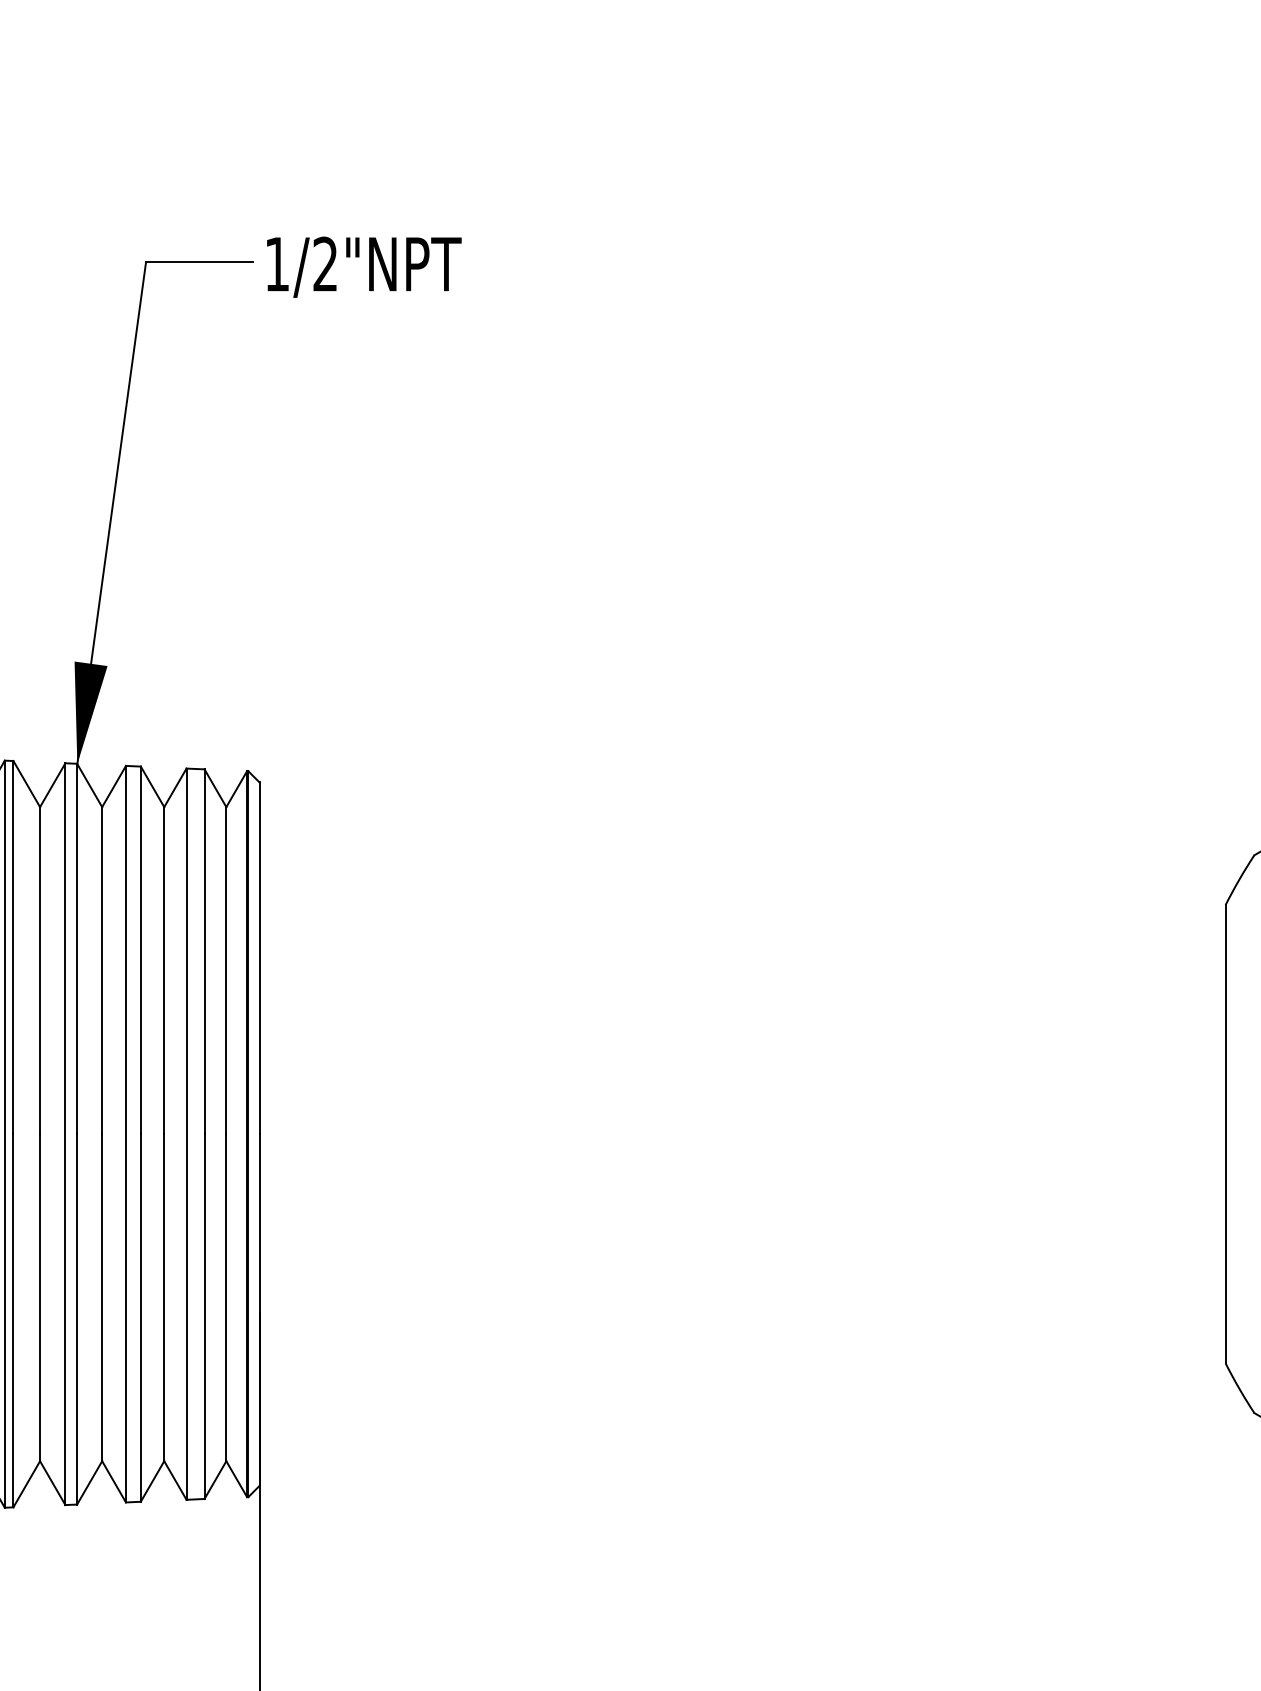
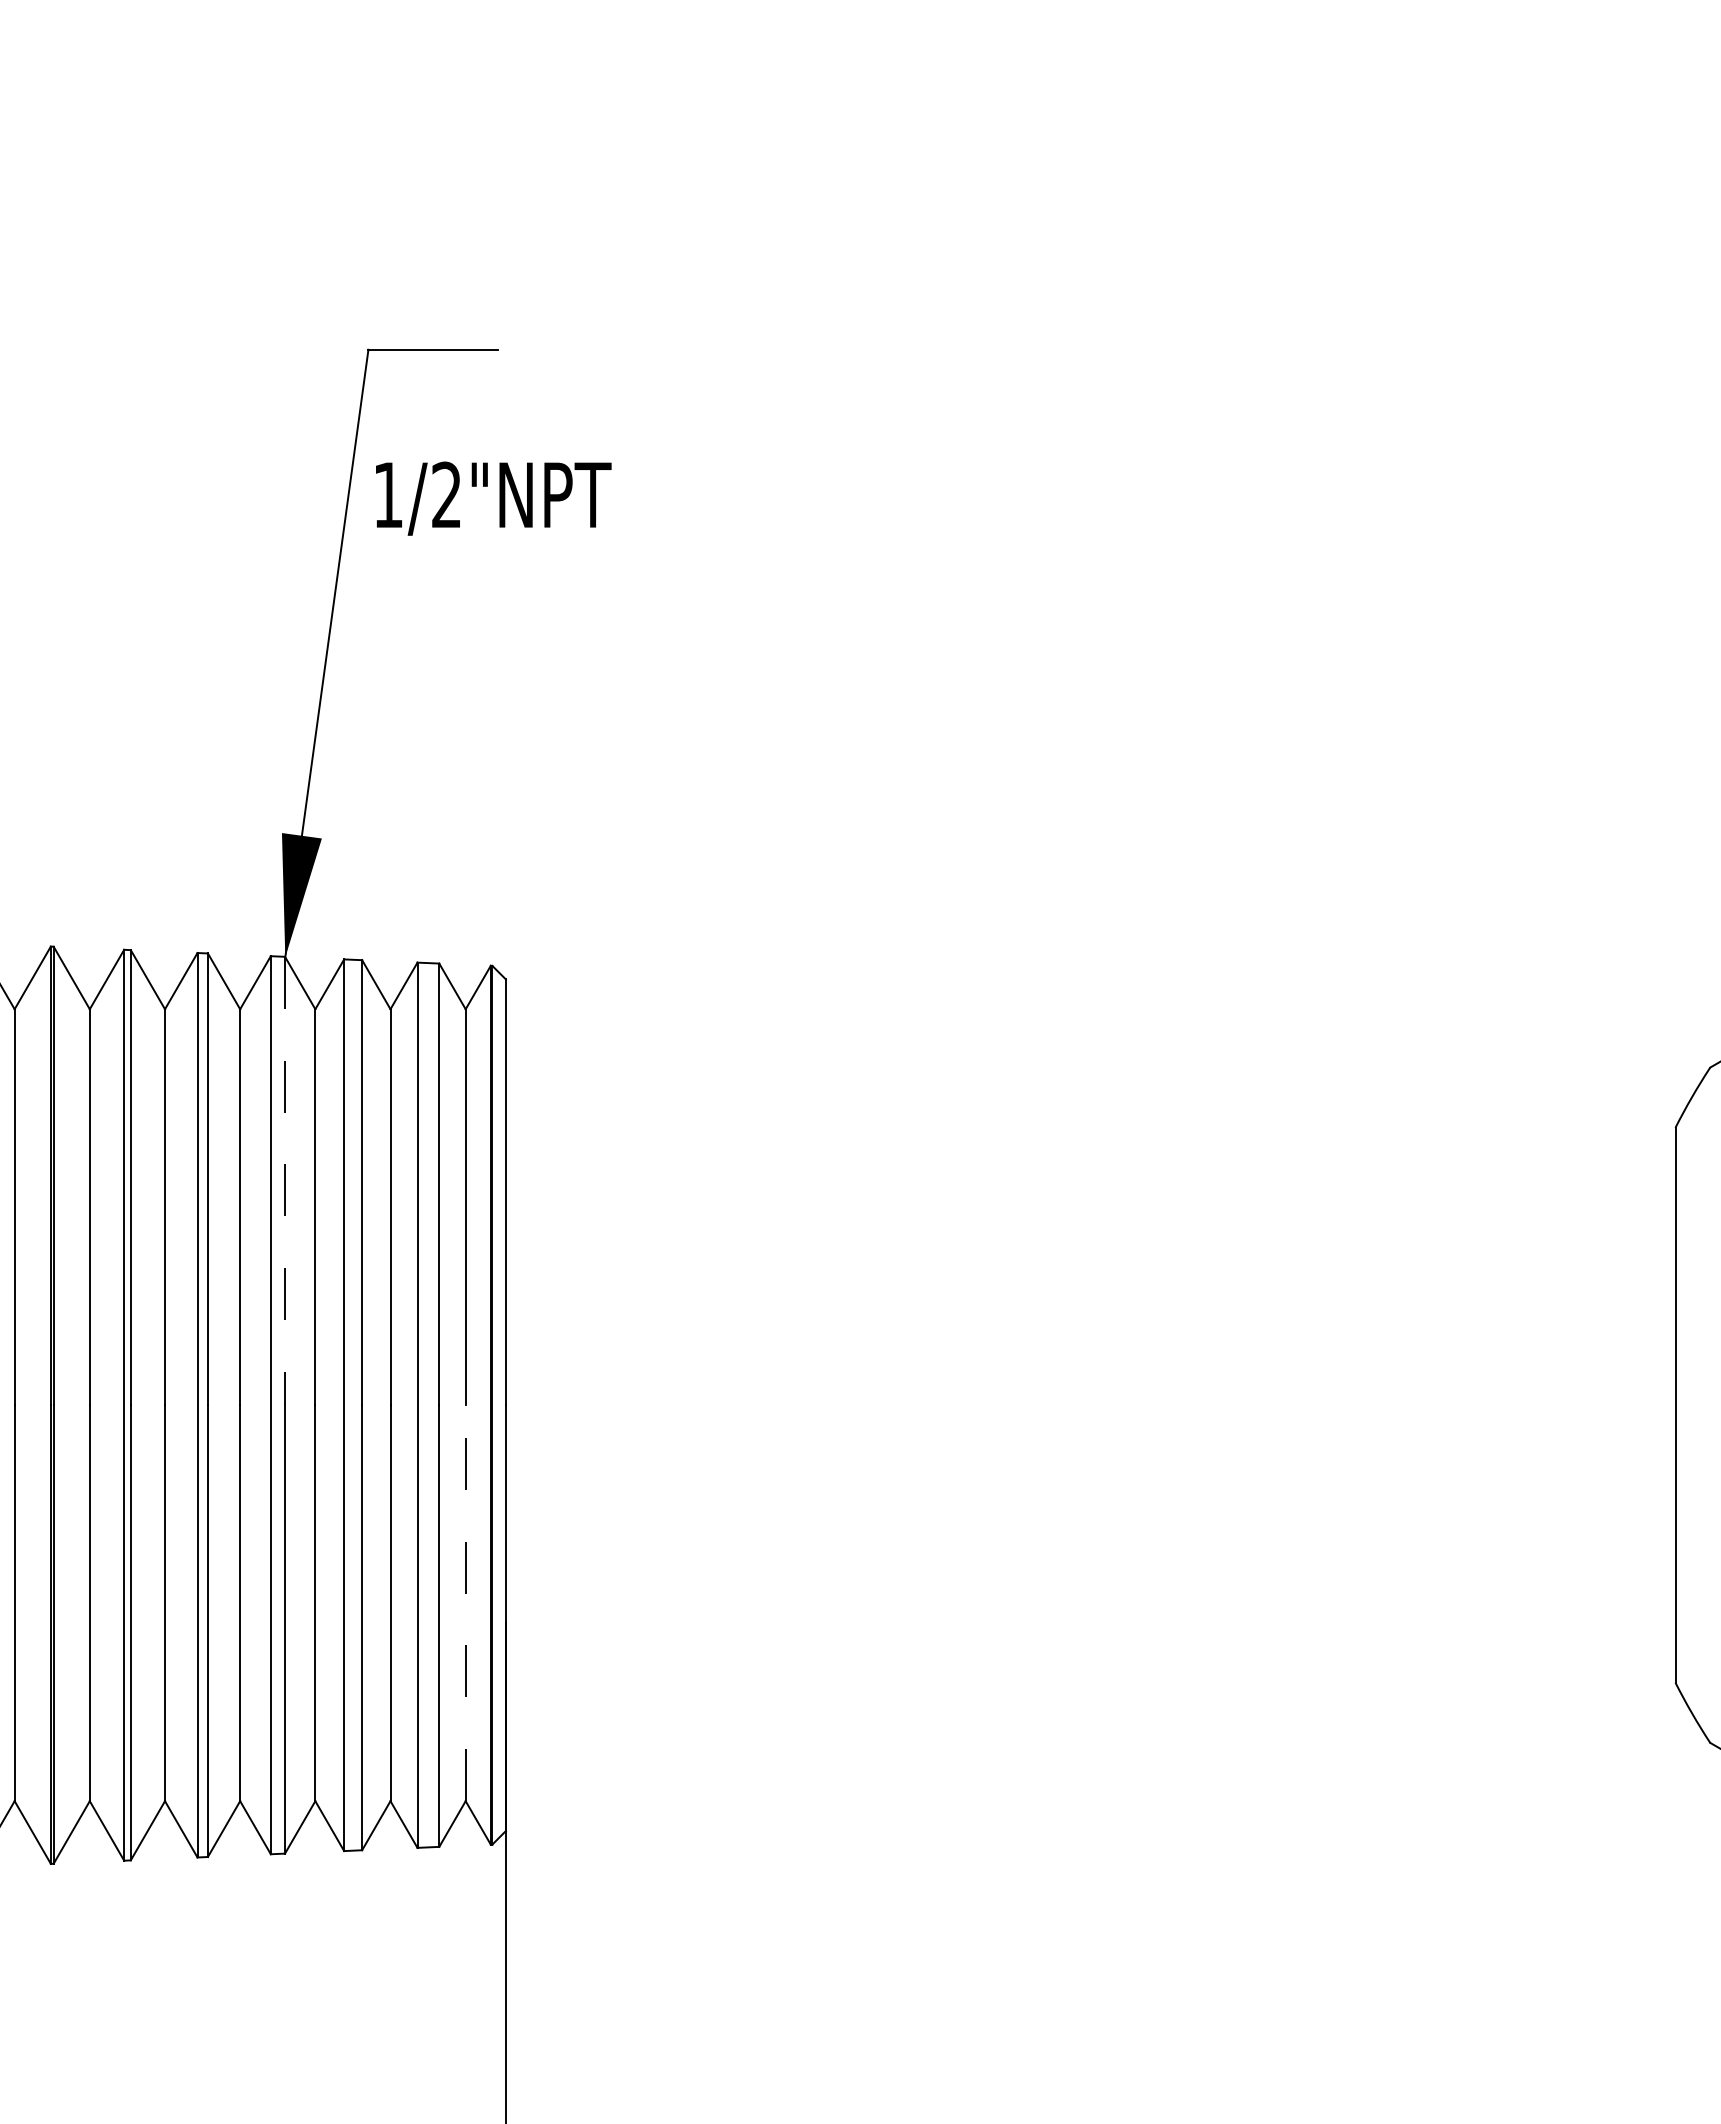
text: (364, 267) -> (493, 498), moved
line: (77, 949) -> (285, 1181), solid -> dashed
line: (226, 1297) -> (465, 1603), solid -> dashed

